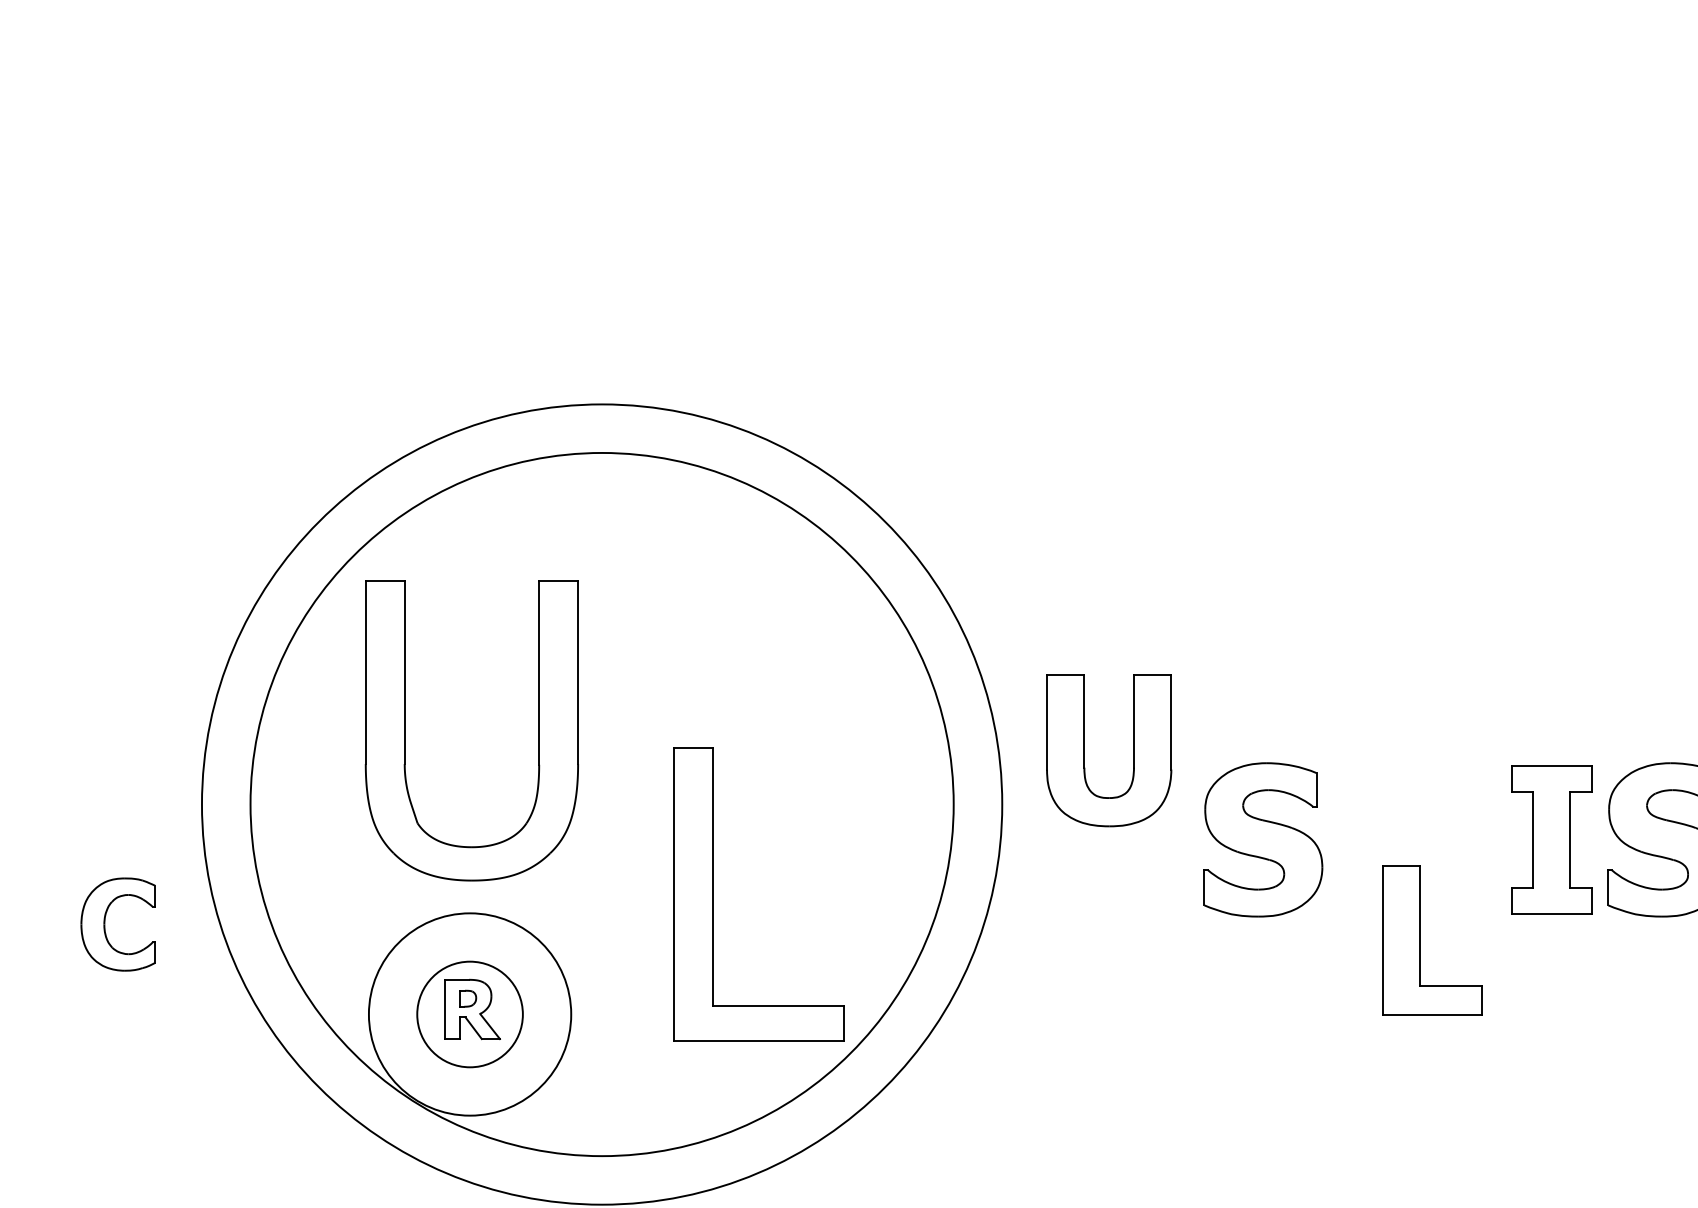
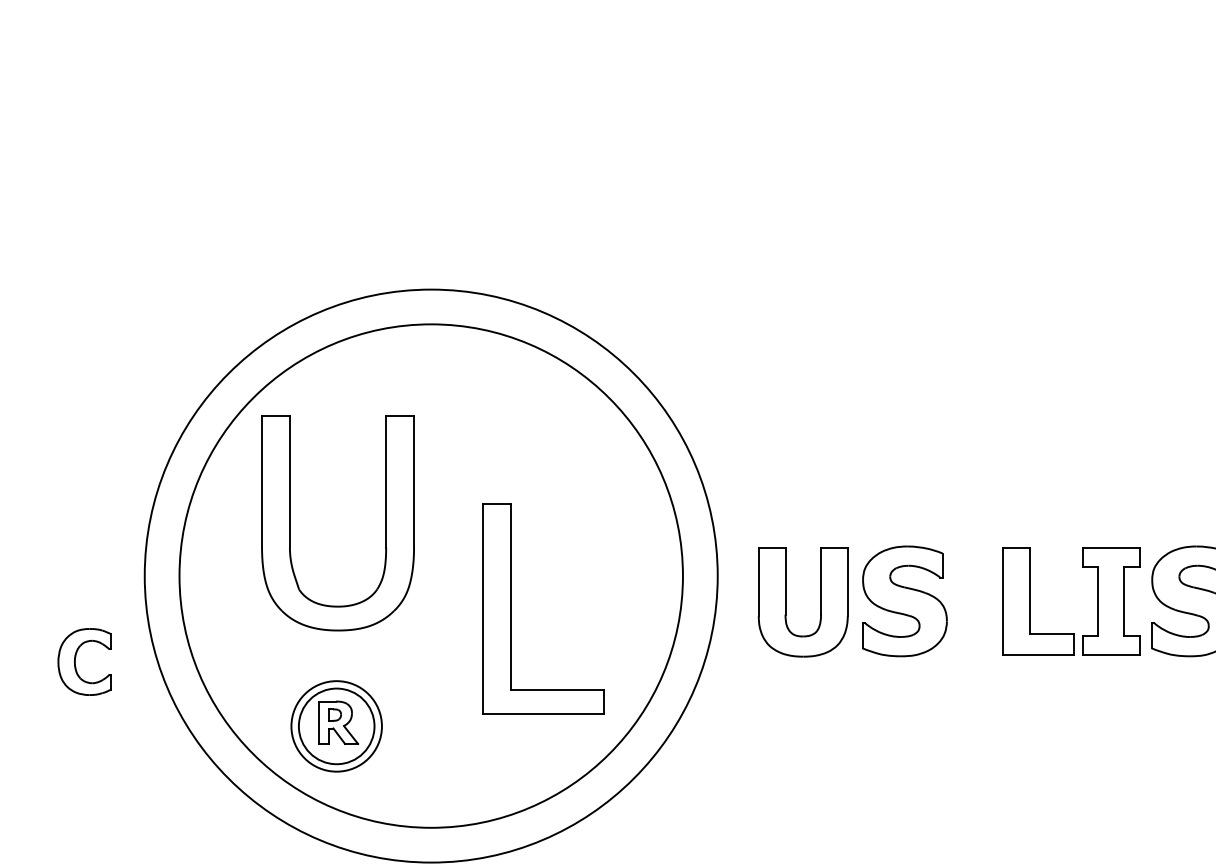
part: (1085, 750) -> (786, 602), moved
part: (714, 893) -> (511, 608), moved
part: (1420, 940) -> (1030, 601), moved
circle: (469, 1014) -> (336, 726), size x0.62

